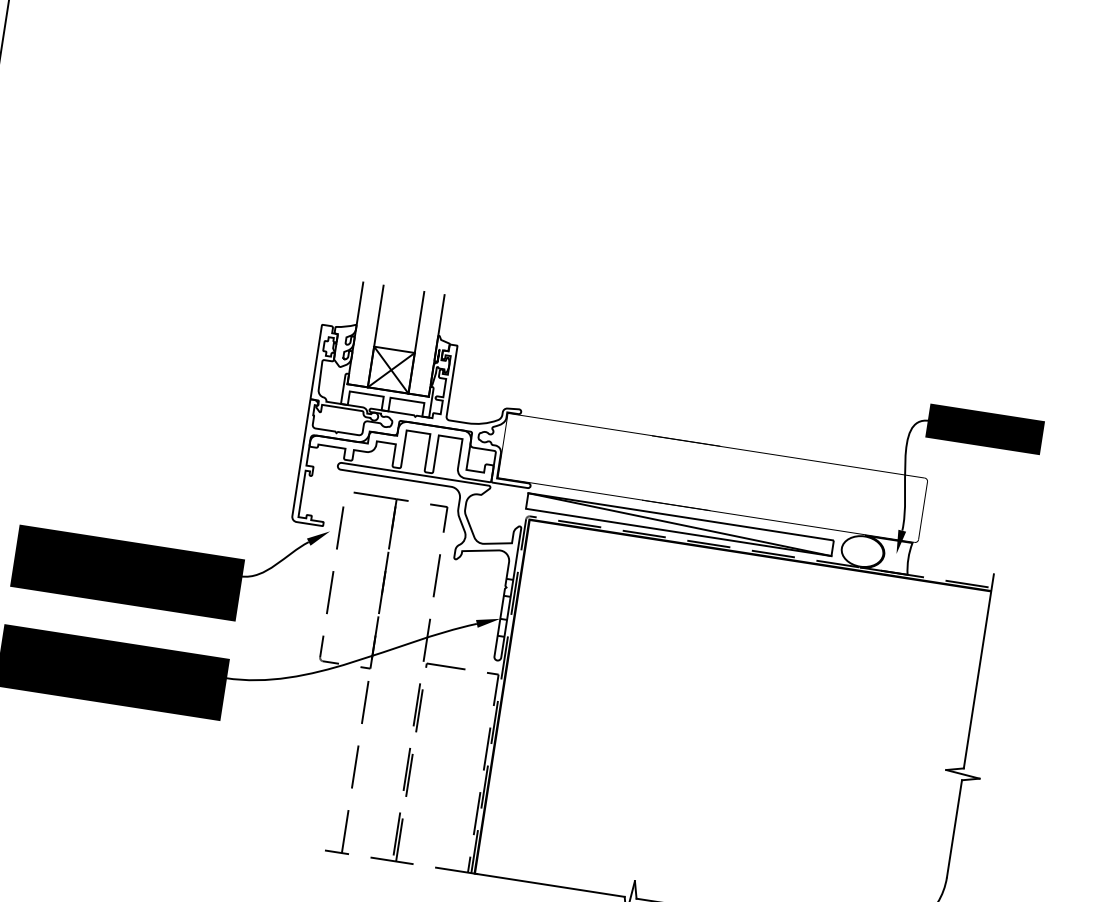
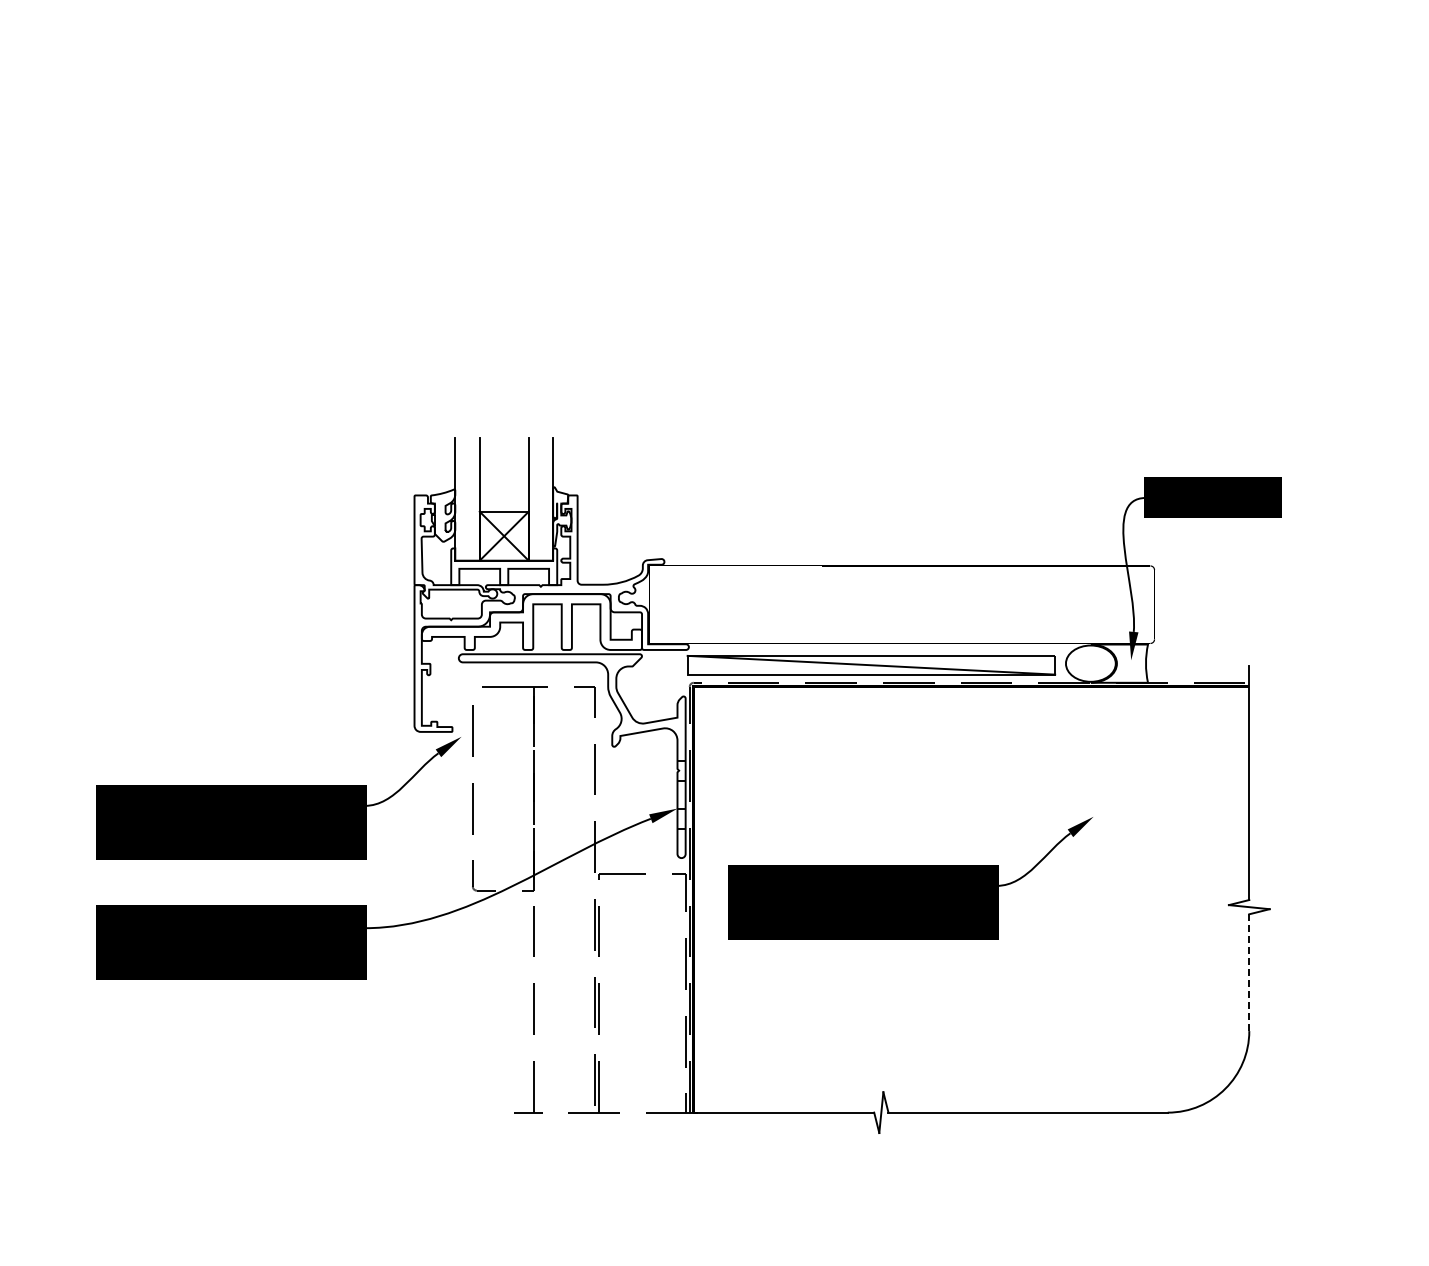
part: (684, 706) -> (910, 878), added
line: (954, 828) -> (1249, 972), solid -> dashed

